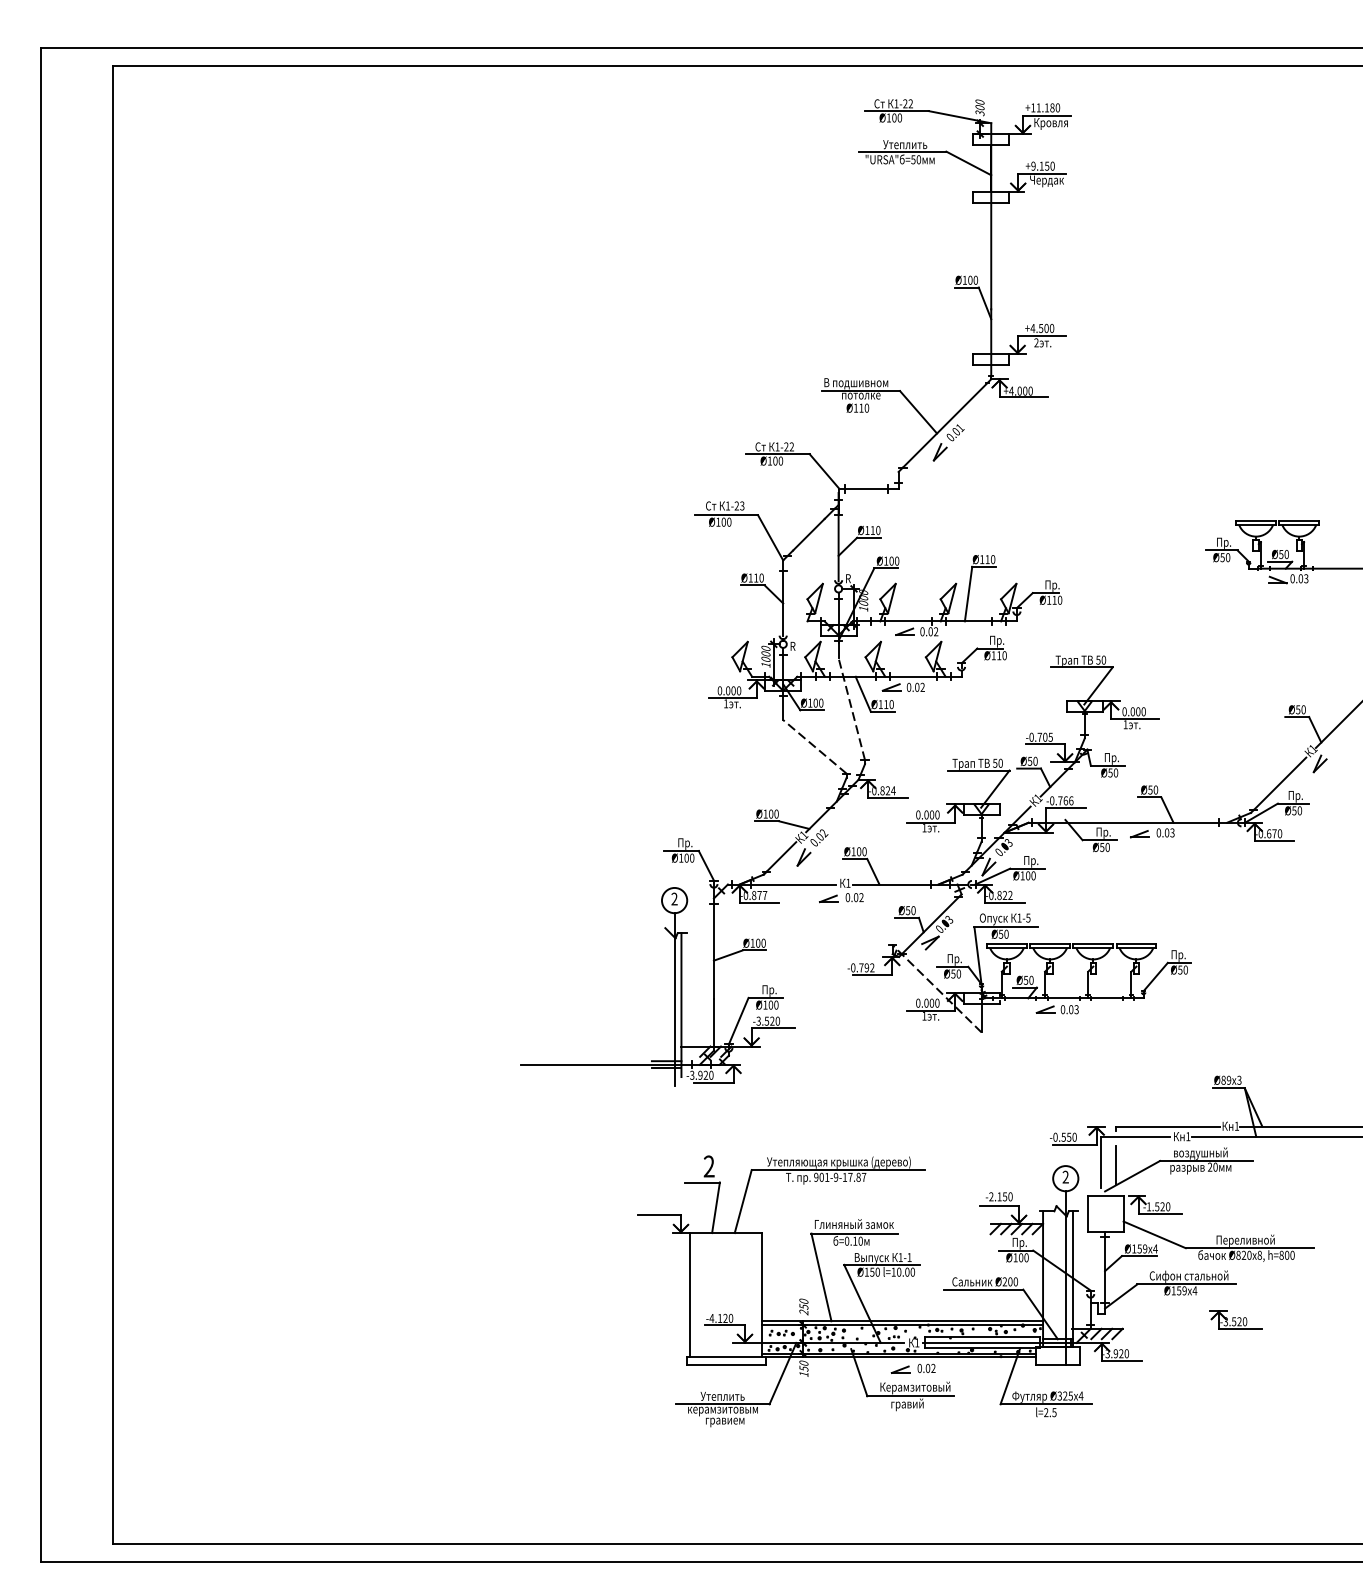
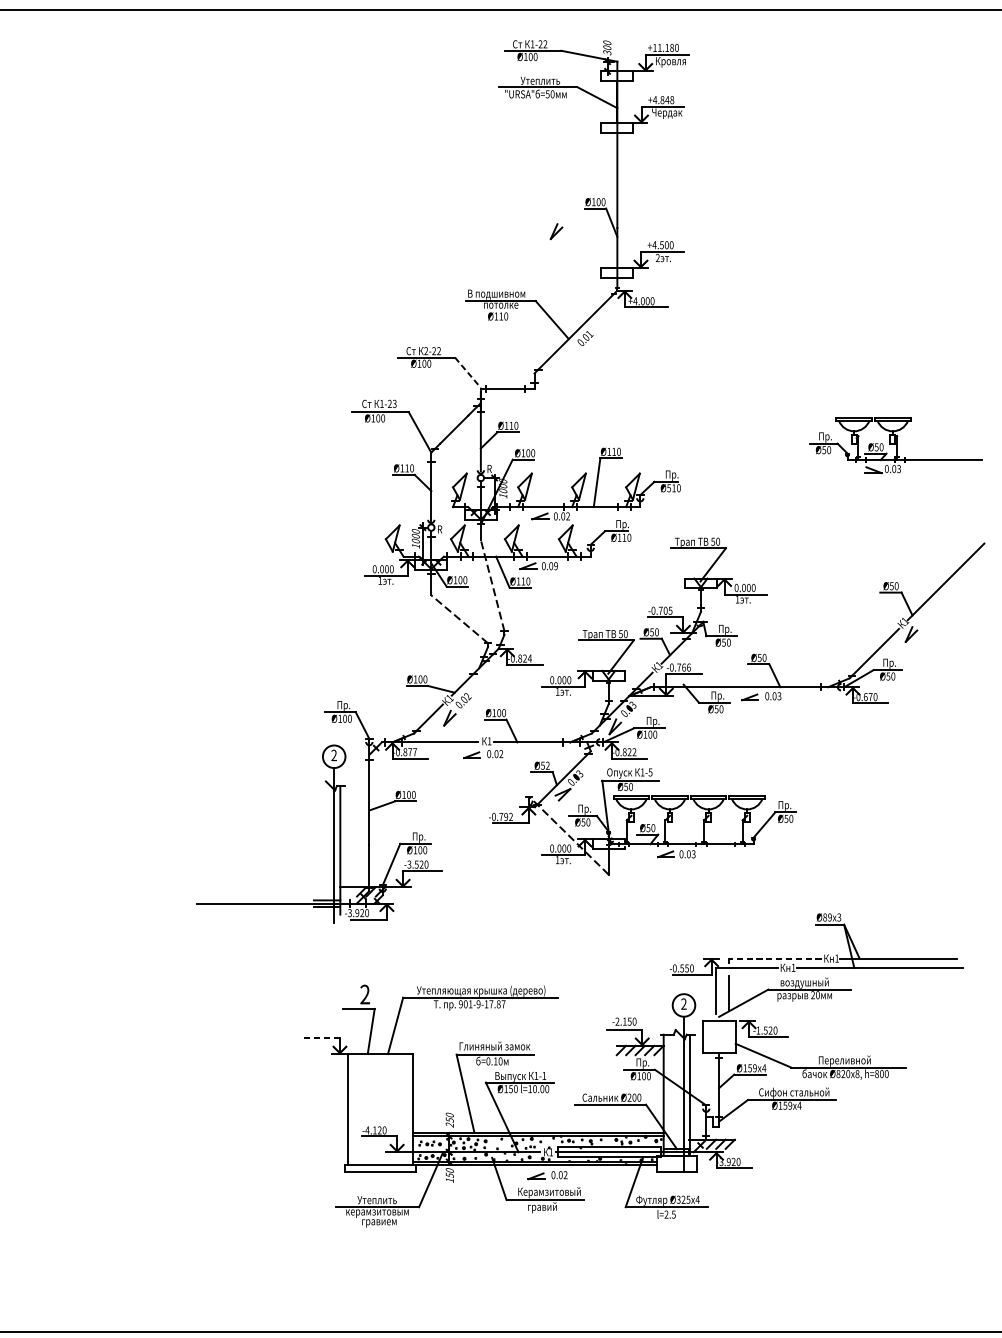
text: (1042, 165) -> (663, 99), +9.150 -> +4.848
text: (777, 446) -> (426, 350), 1-22 -> 2-22
part: (939, 452) -> (555, 231), moved
line: (824, 471) -> (468, 373), solid -> dashed
text: (1048, 599) -> (668, 487), Ø110 -> Ø510
text: (922, 687) -> (555, 566), 0.02 -> 0.09
text: (913, 910) -> (547, 765), Ø50 -> Ø52
line: (1167, 1126) -> (774, 958), solid -> dashed
line: (659, 1215) -> (320, 1038), solid -> dashed
part: (1235, 1319) -> (835, 1131), removed

